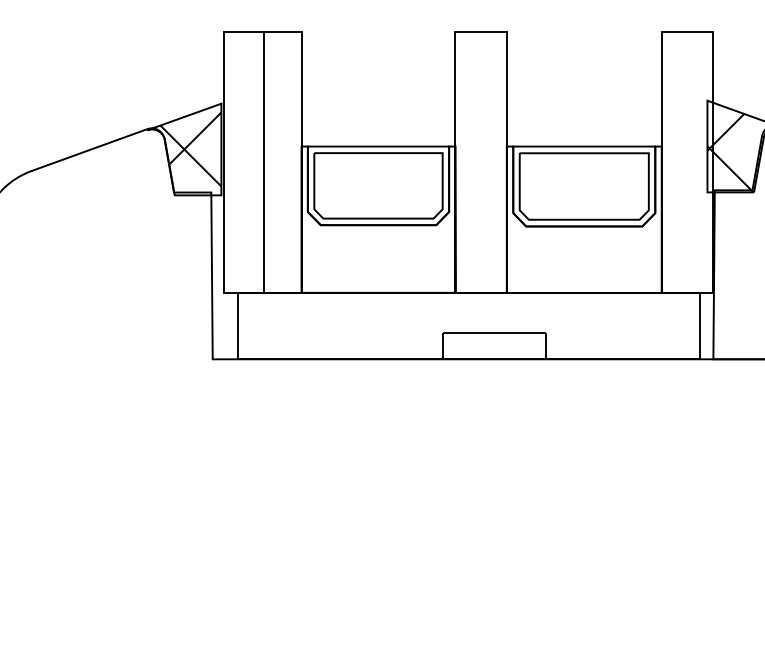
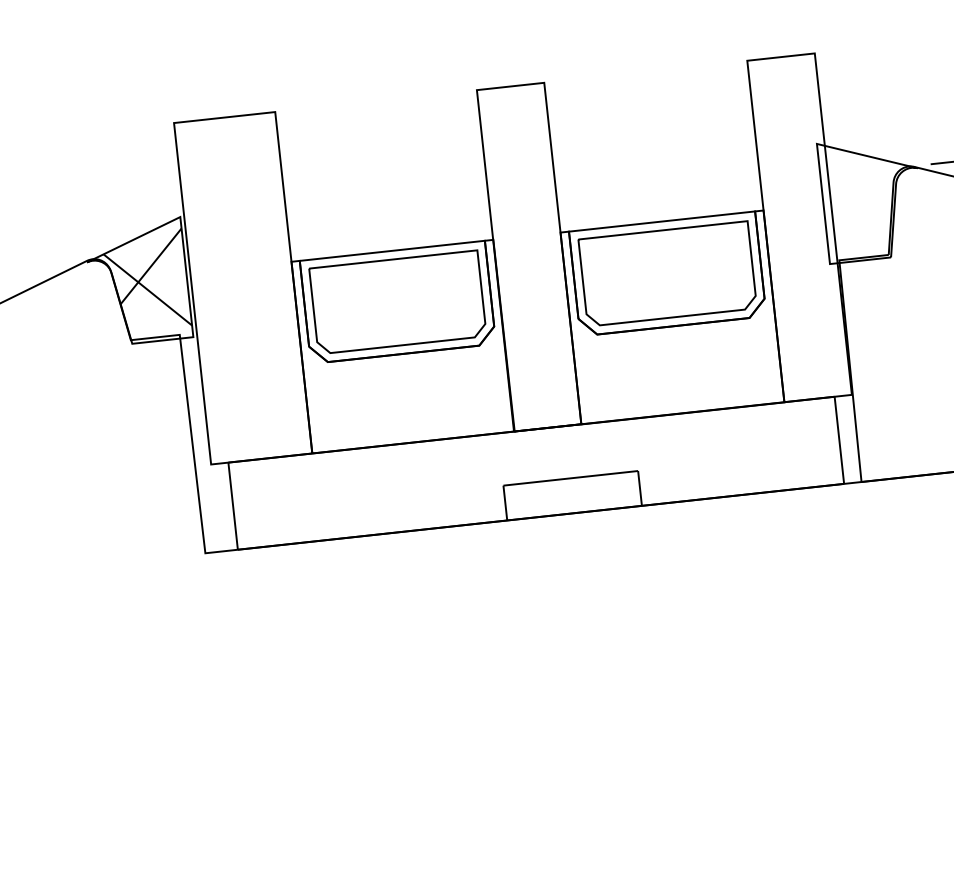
hatch: (730, 152) -> (854, 208), removed
line: (263, 162) -> (243, 288), removed

